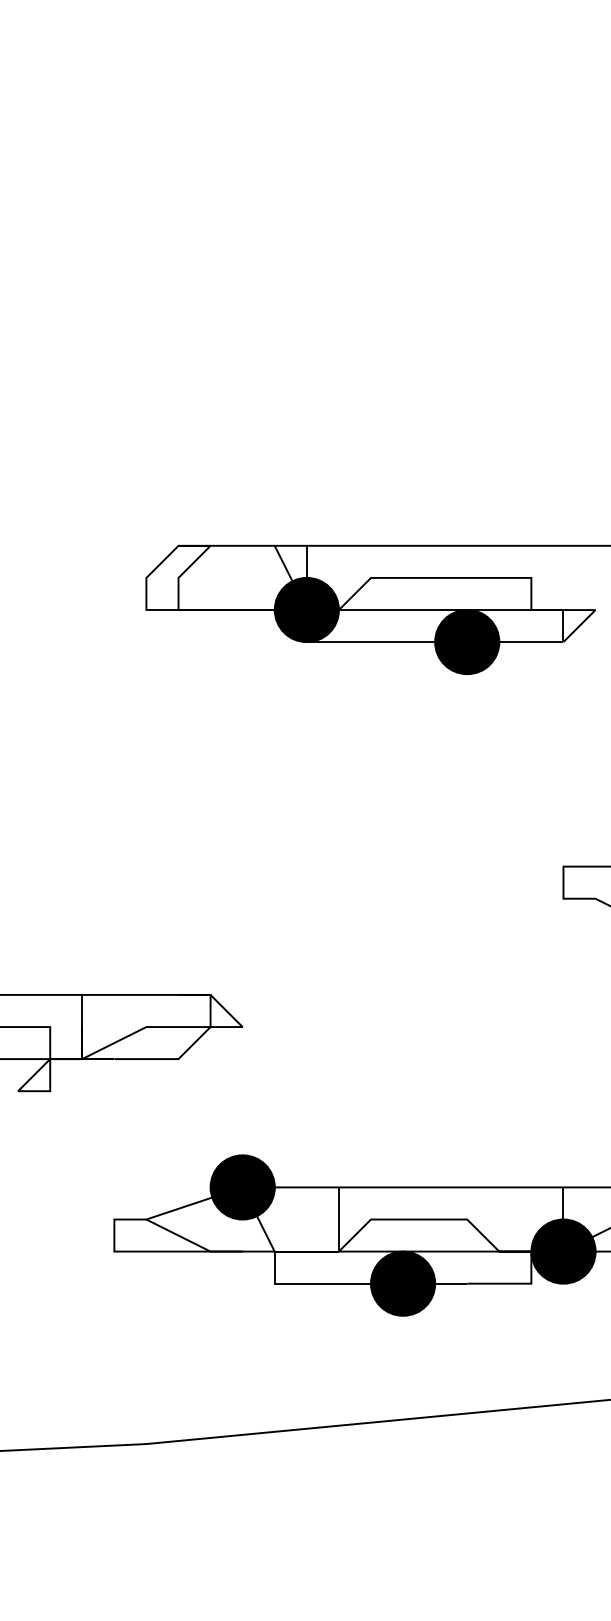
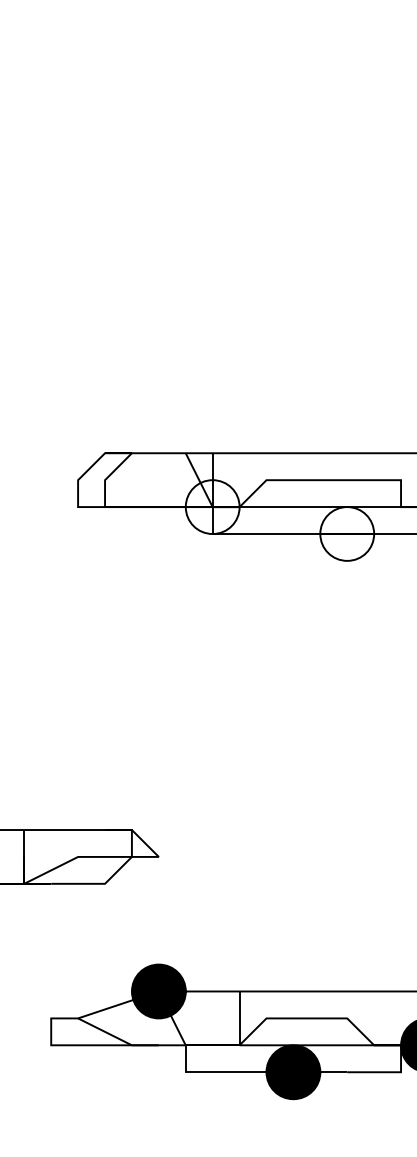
fill: (306, 609) -> (212, 506), removed
fill: (467, 641) -> (347, 533), removed

